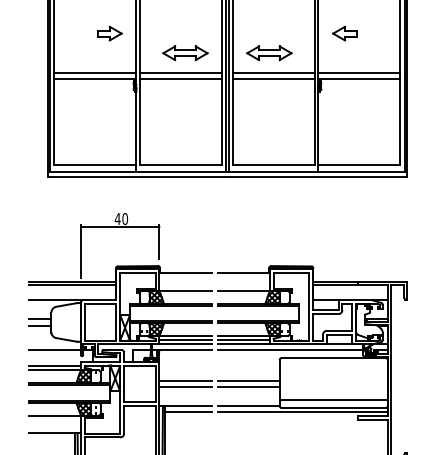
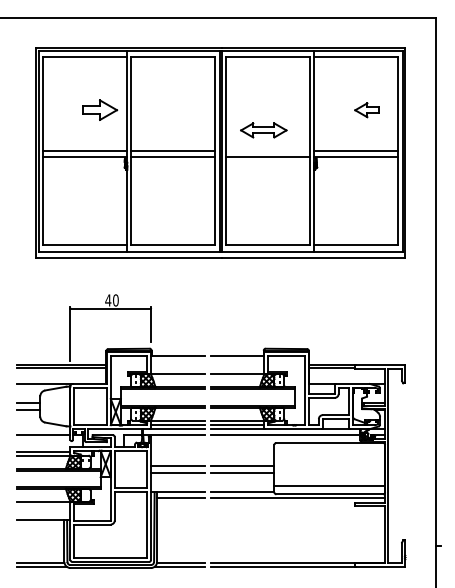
part: (110, 33) -> (100, 110), size x1.4
part: (344, 33) -> (366, 110), moved
part: (185, 53) -> (177, 130), removed
line: (273, 72) -> (268, 150), removed

